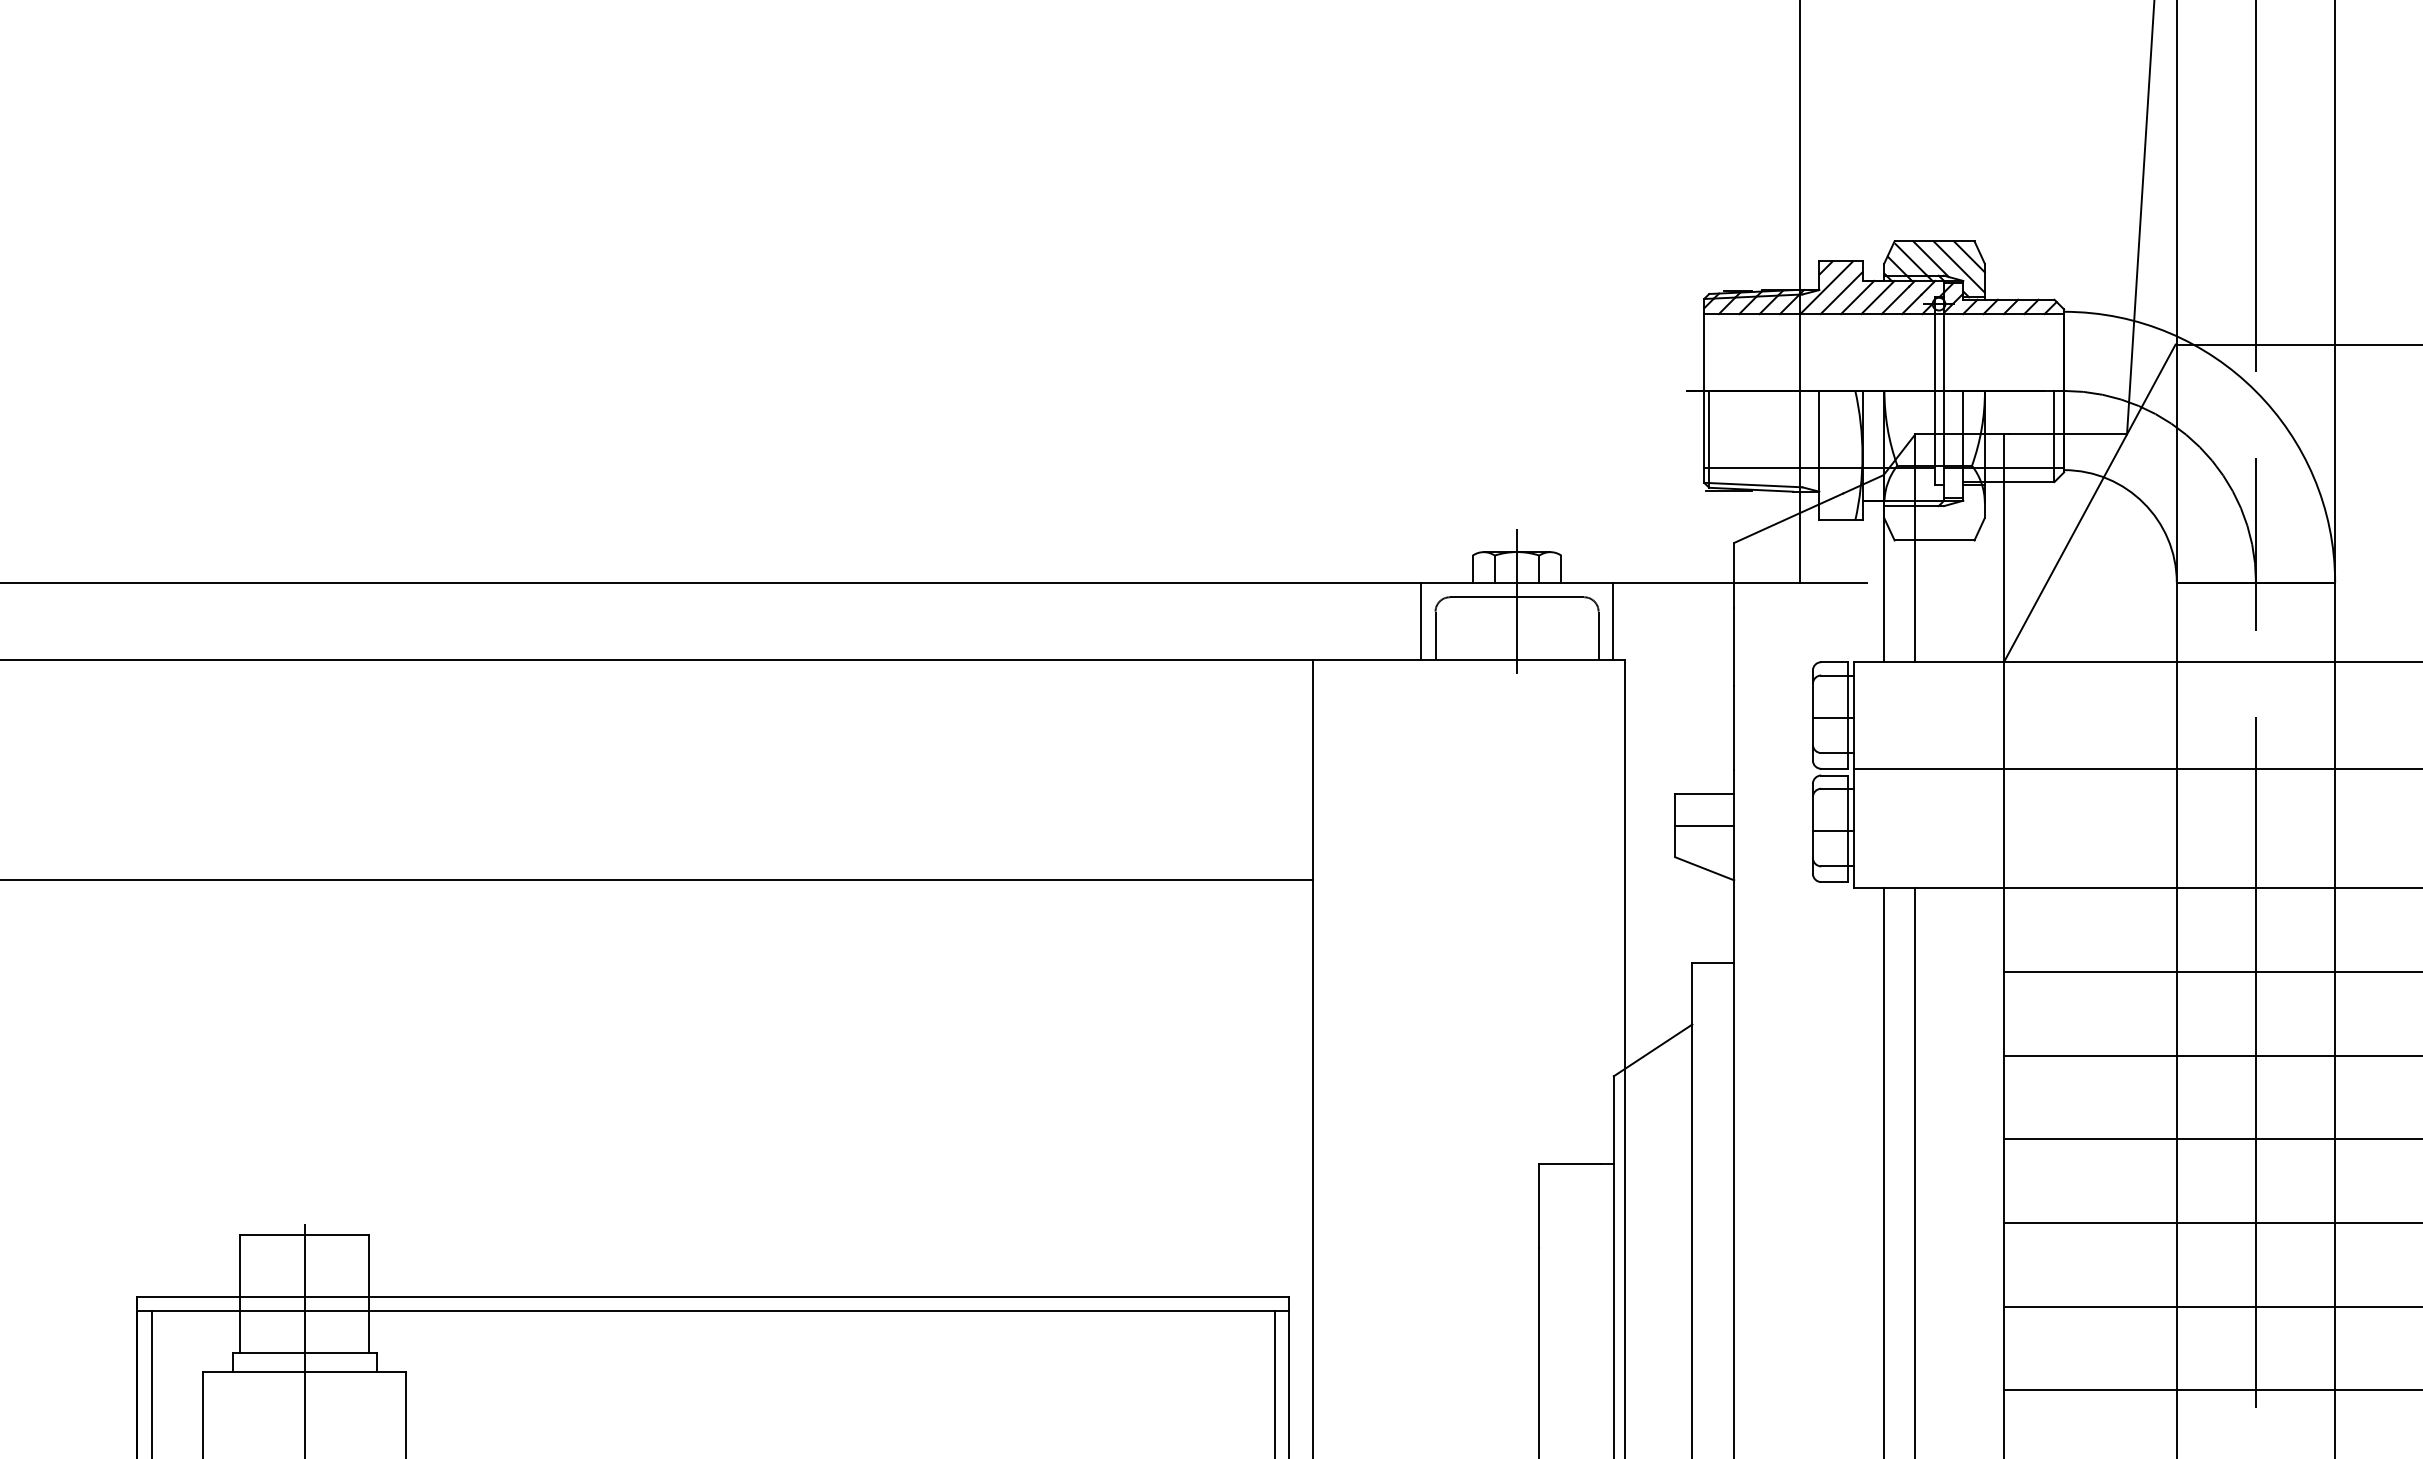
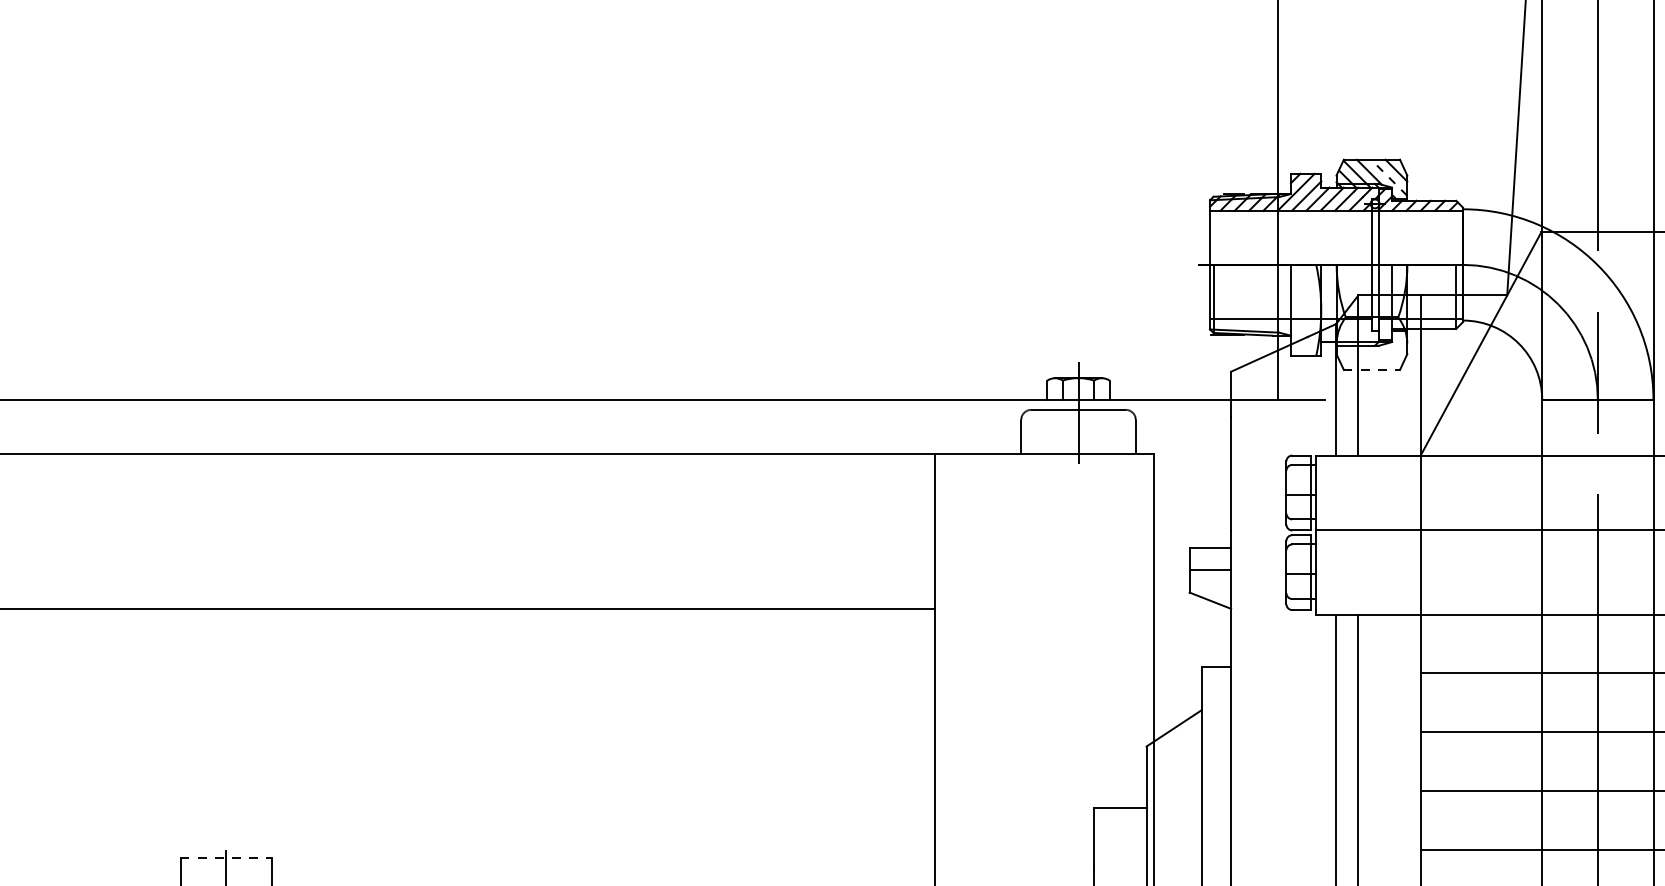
line: (1958, 266) -> (1388, 177), solid -> dashed
line: (1934, 540) -> (1371, 370), solid -> dashed
line: (1421, 620) -> (1011, 426), removed
line: (1612, 620) -> (1145, 426), removed
line: (304, 1235) -> (226, 858), solid -> dashed

